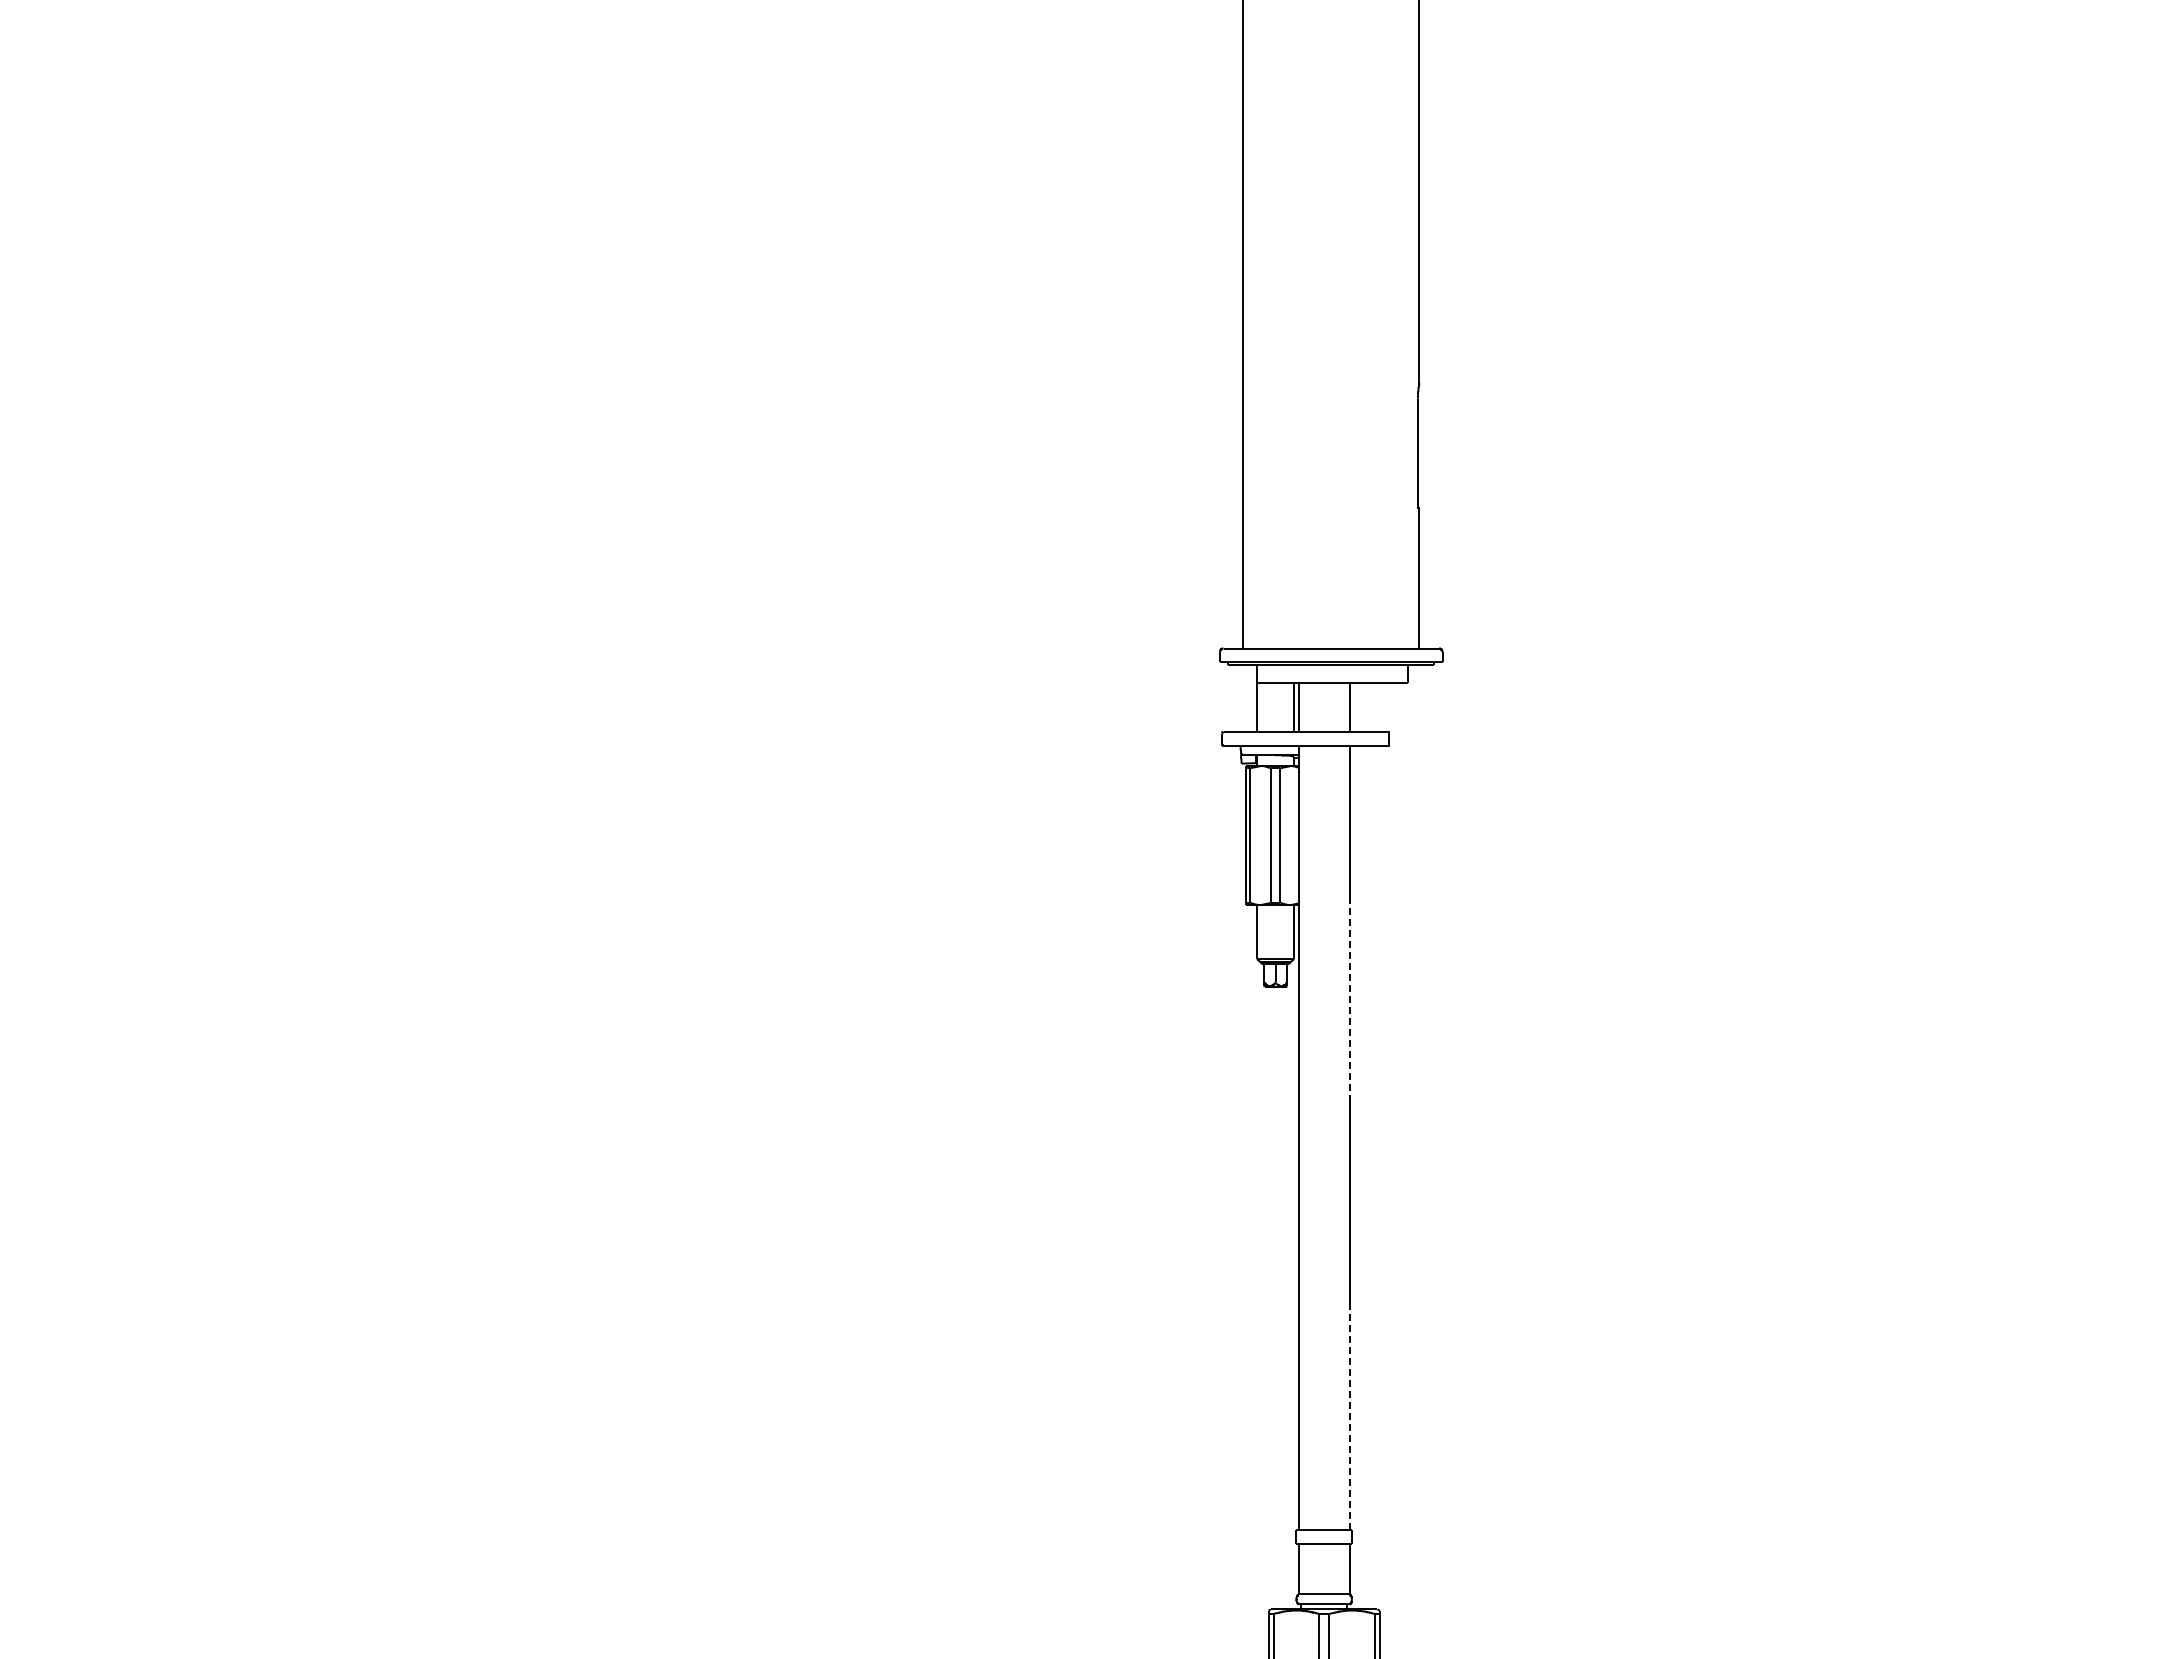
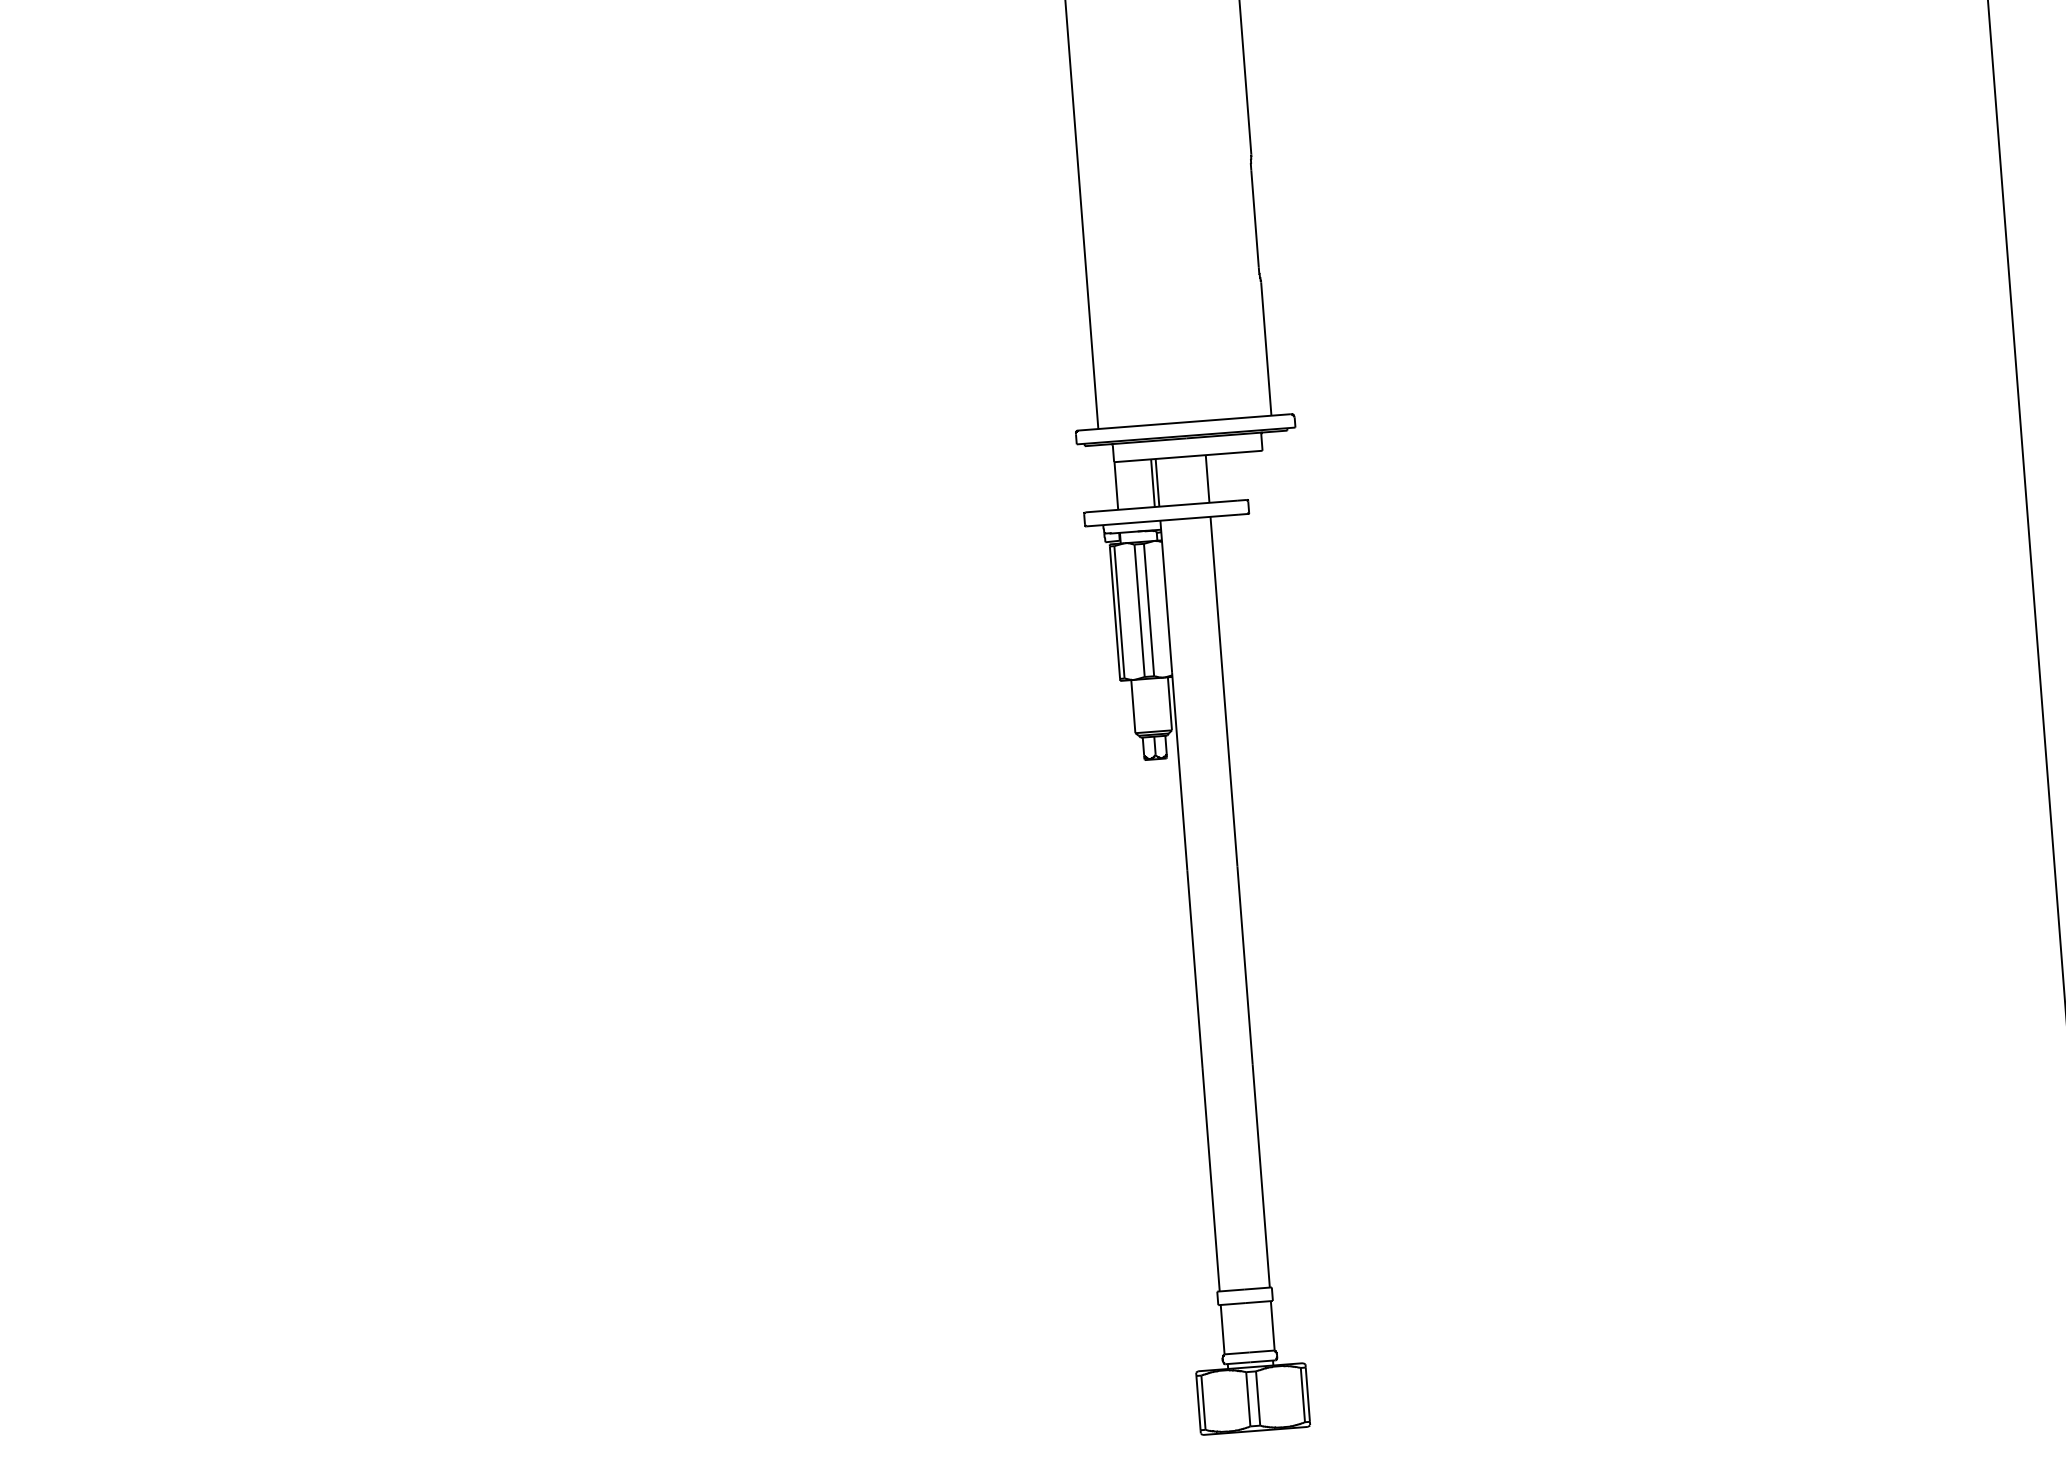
line: (1349, 1000) -> (1229, 766), dashed -> solid
line: (1349, 1416) -> (1260, 1175), dashed -> solid

